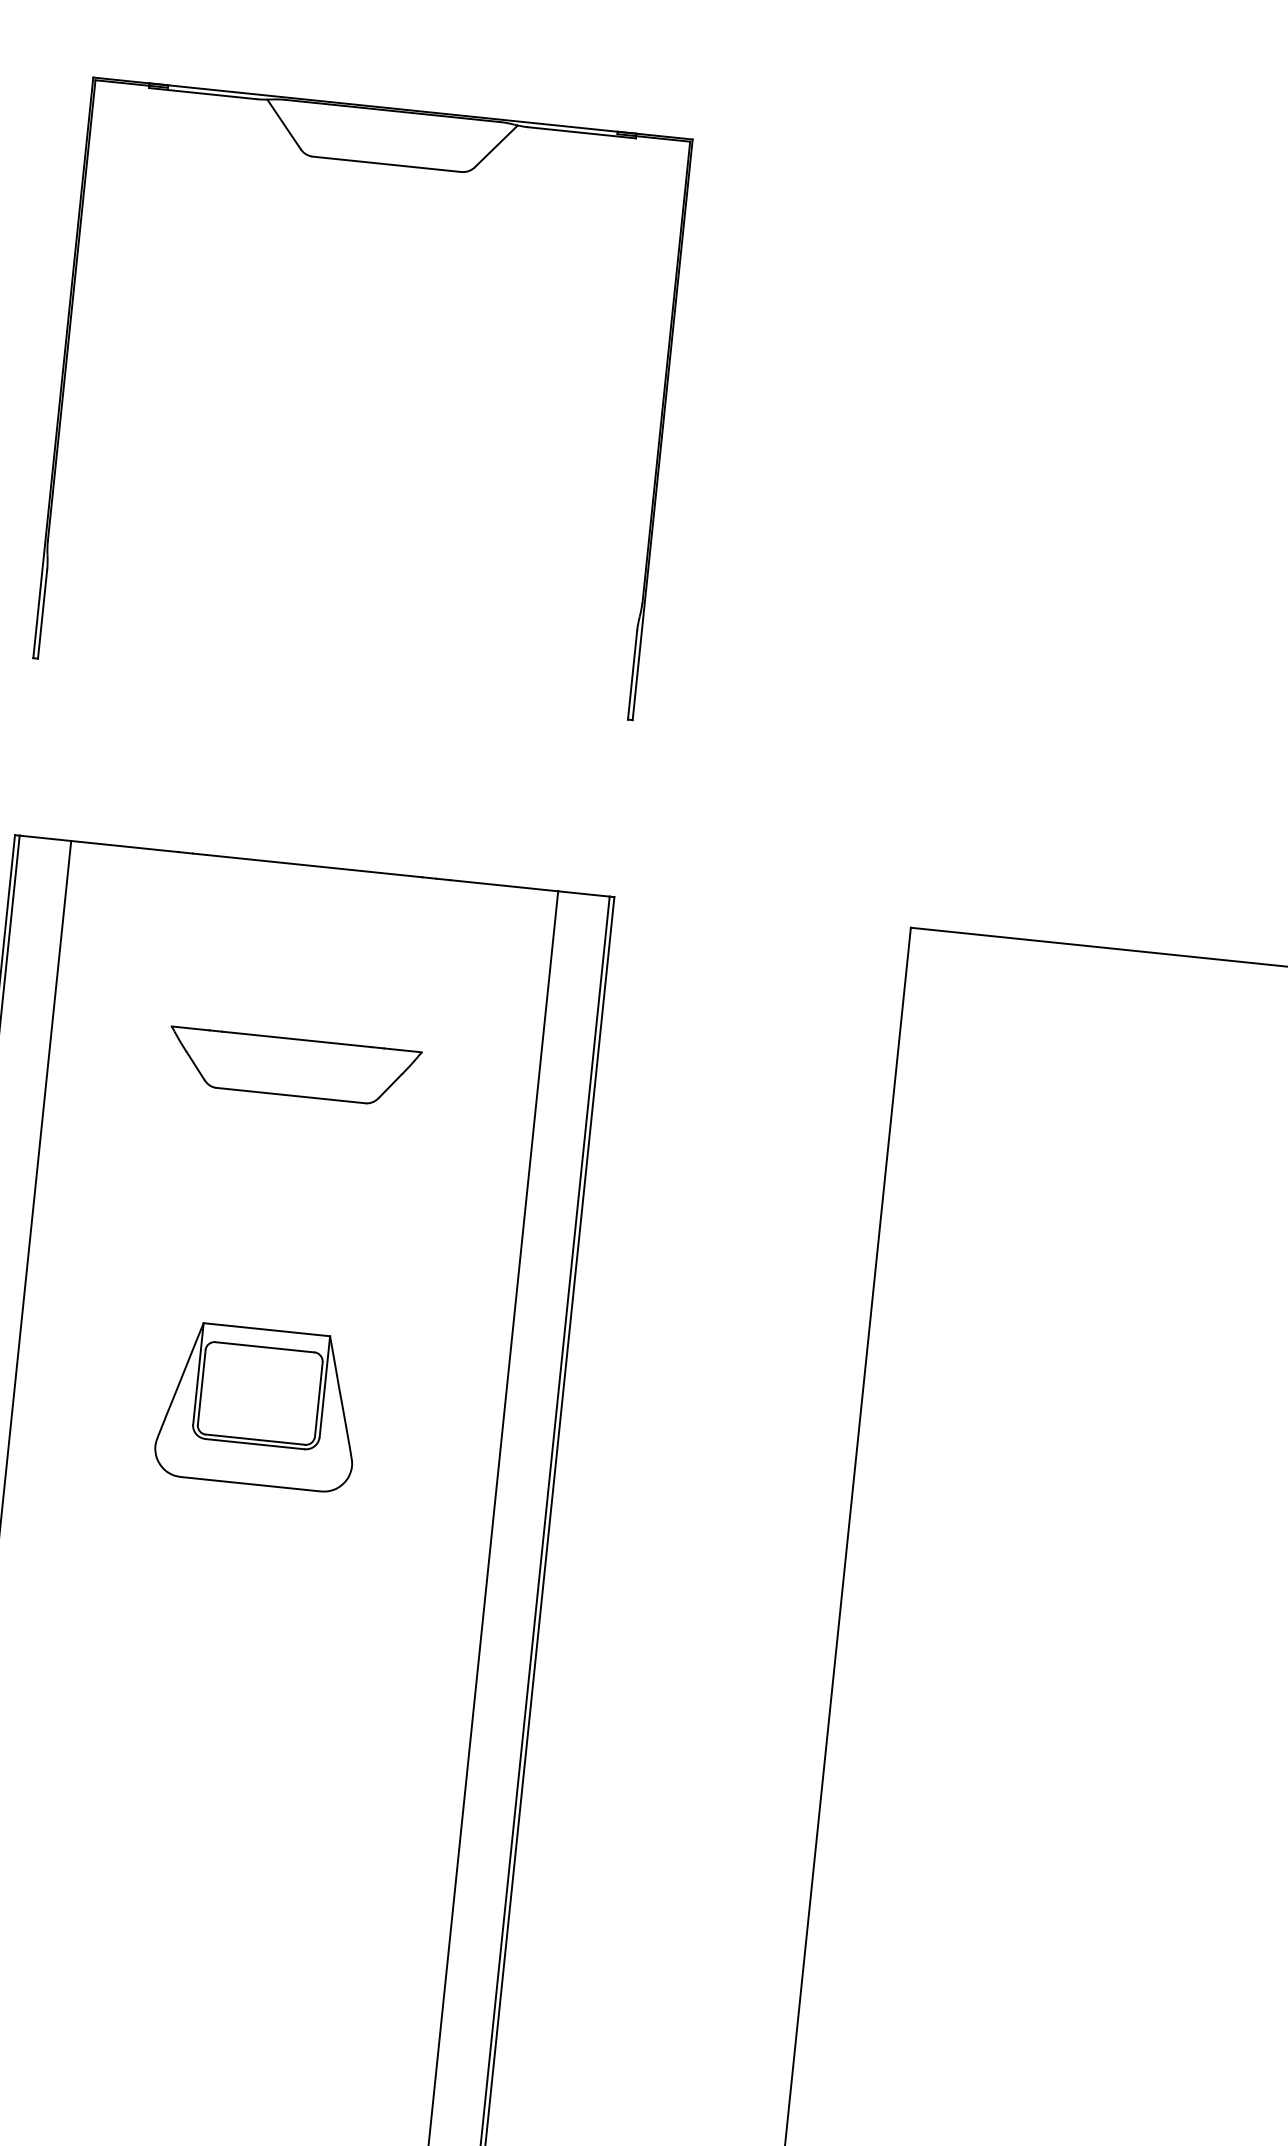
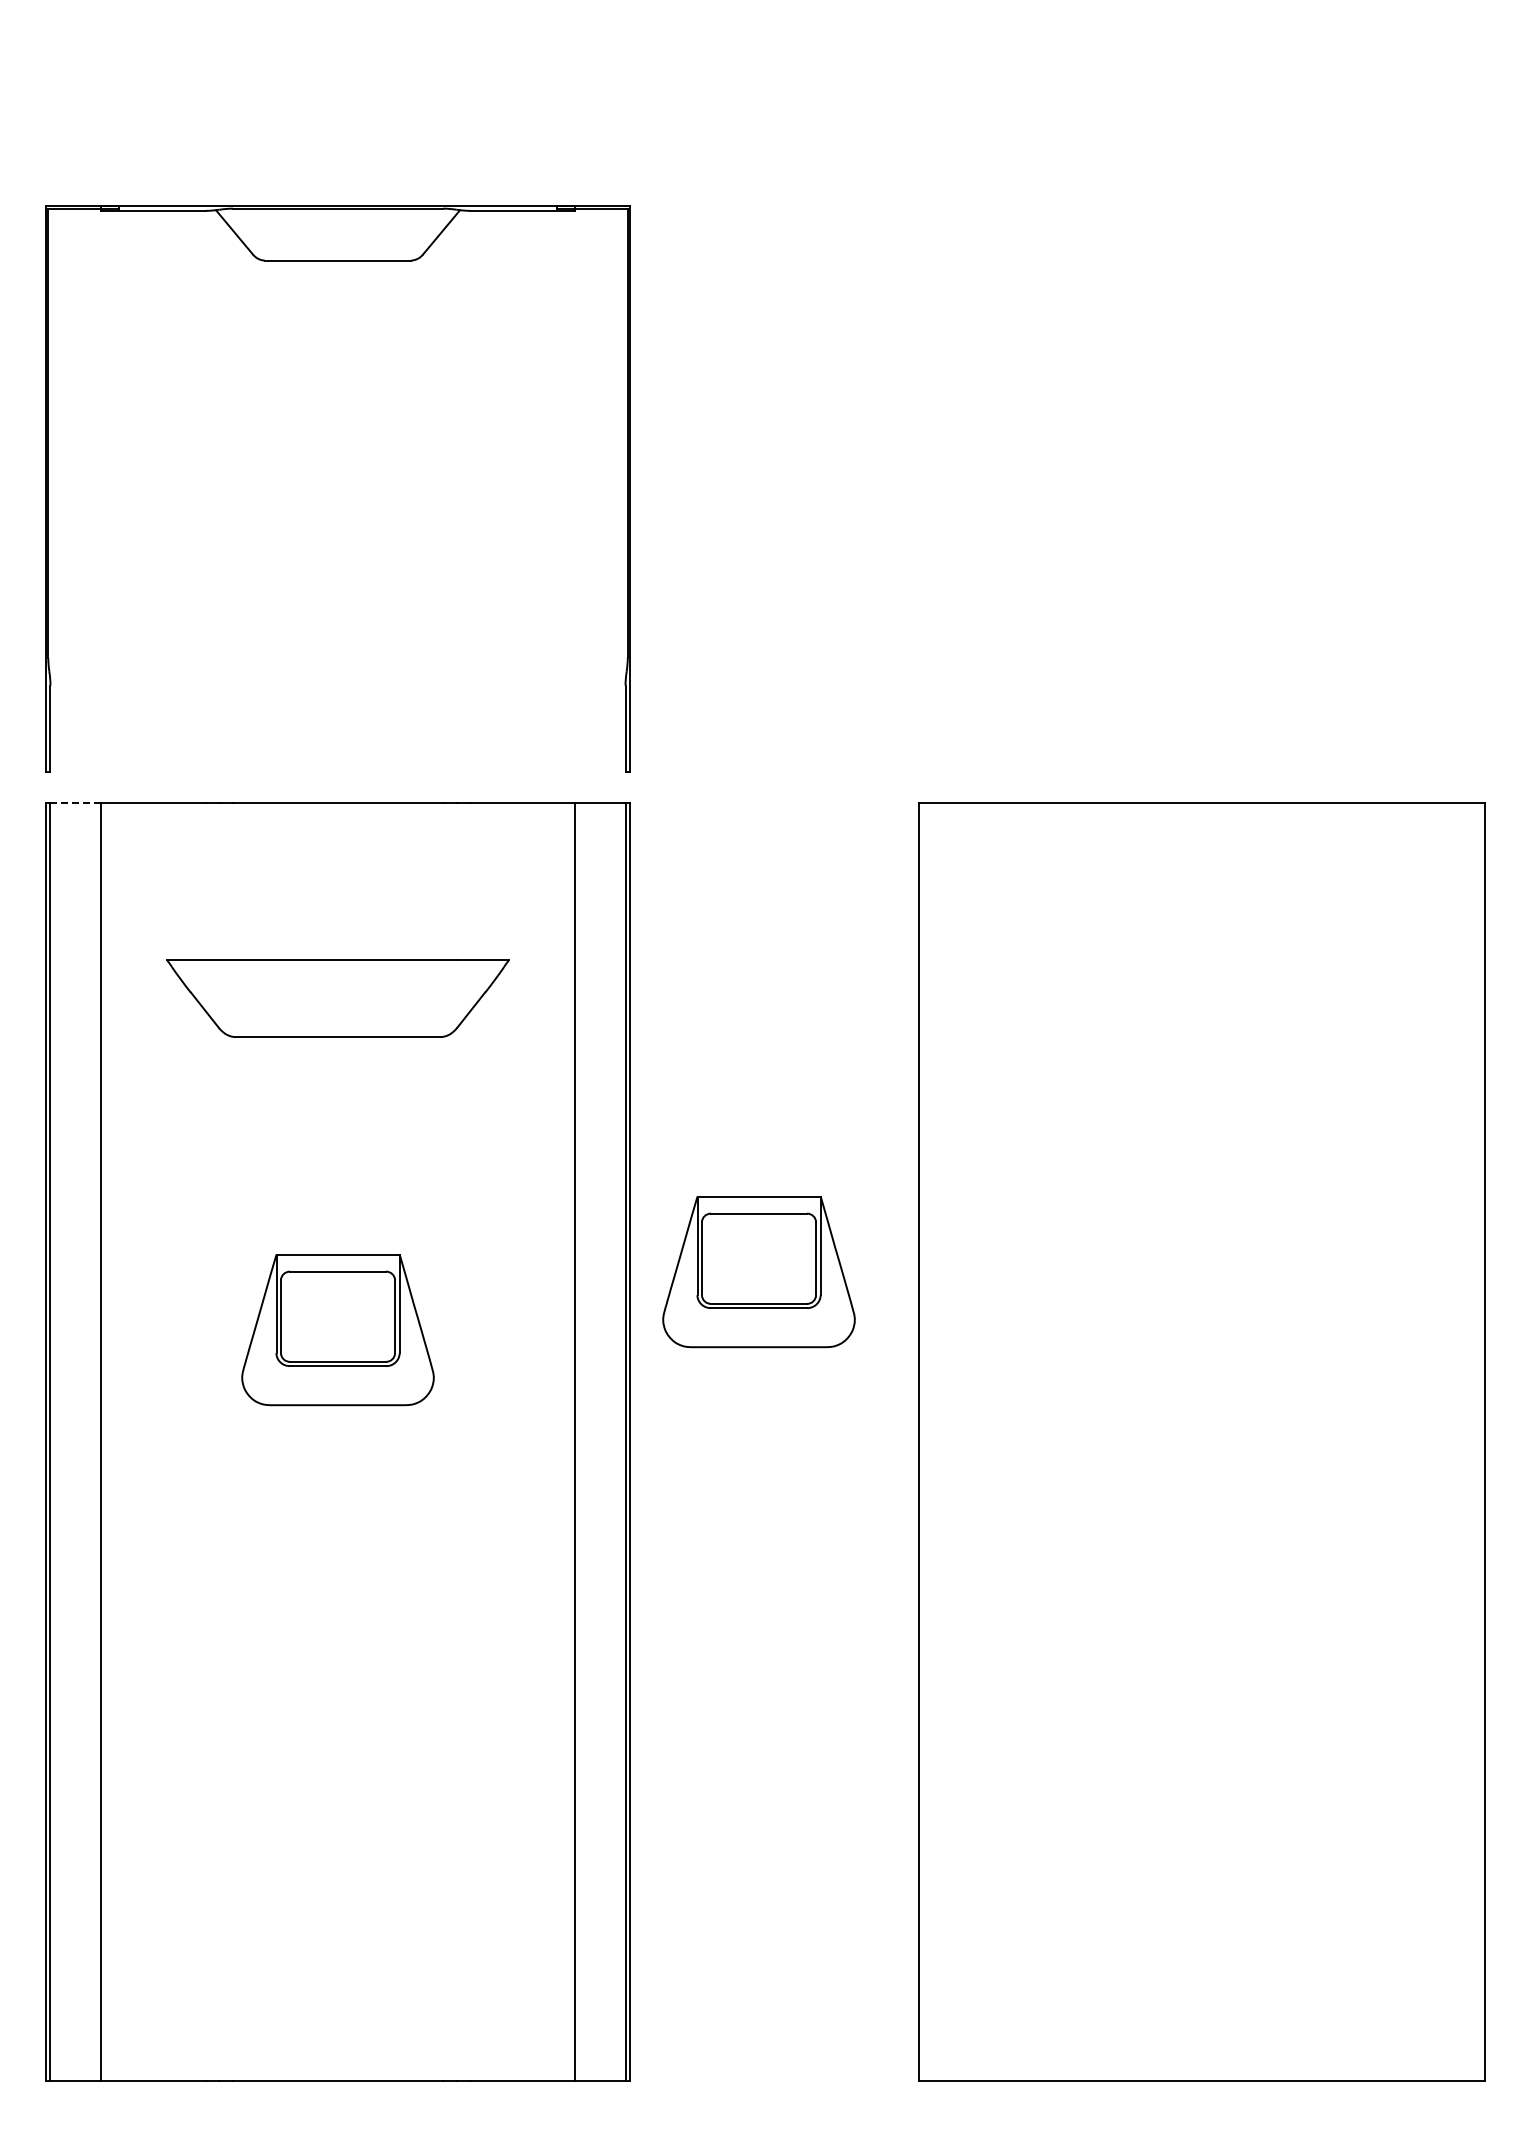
part: (386, 165) -> (337, 261), moved
line: (46, 838) -> (76, 802), solid -> dashed
part: (293, 1067) -> (337, 999), size x1.4
part: (696, 1392) -> (758, 1272), added

